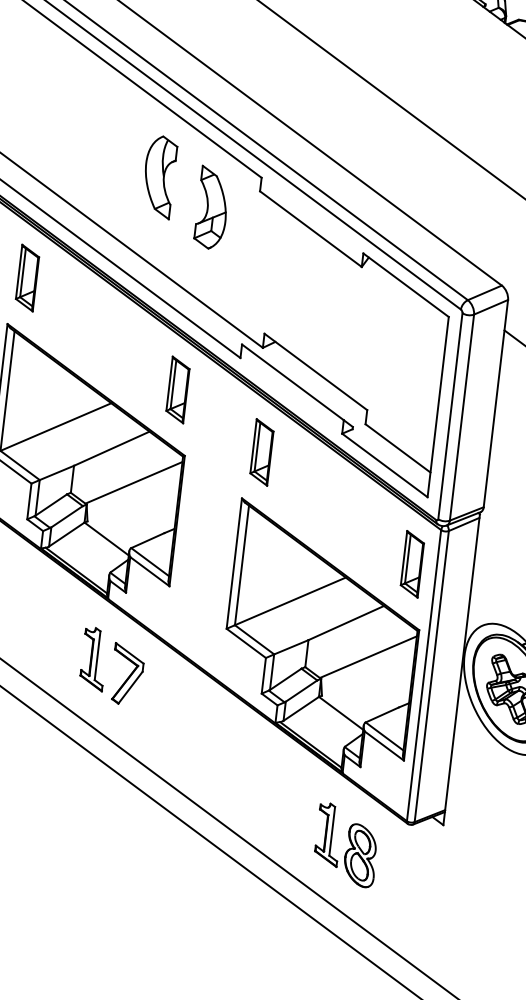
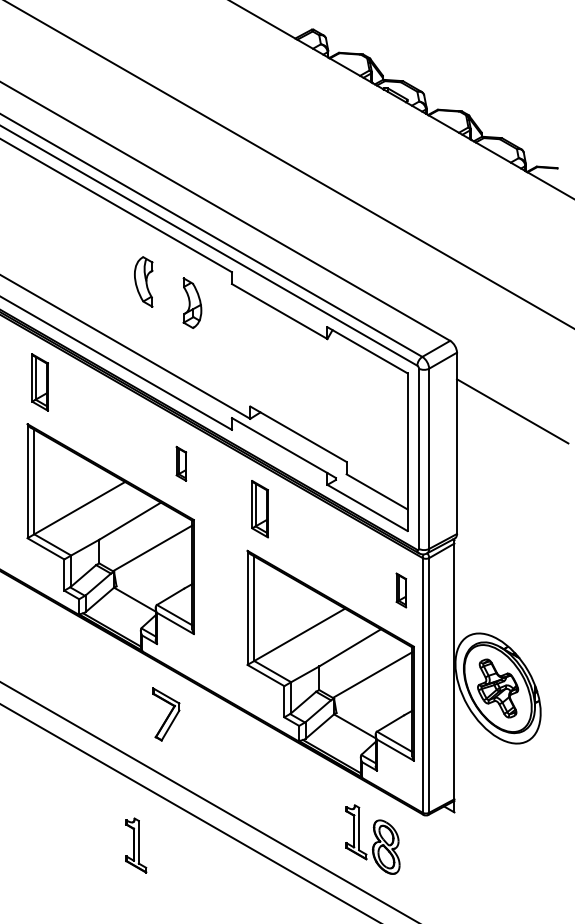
part: (159, 176) -> (143, 281), size x0.7
part: (212, 207) -> (192, 302), size x0.7
part: (178, 389) -> (181, 463), size x0.6
part: (412, 564) -> (401, 590), size x0.6
part: (94, 659) -> (136, 845), moved

